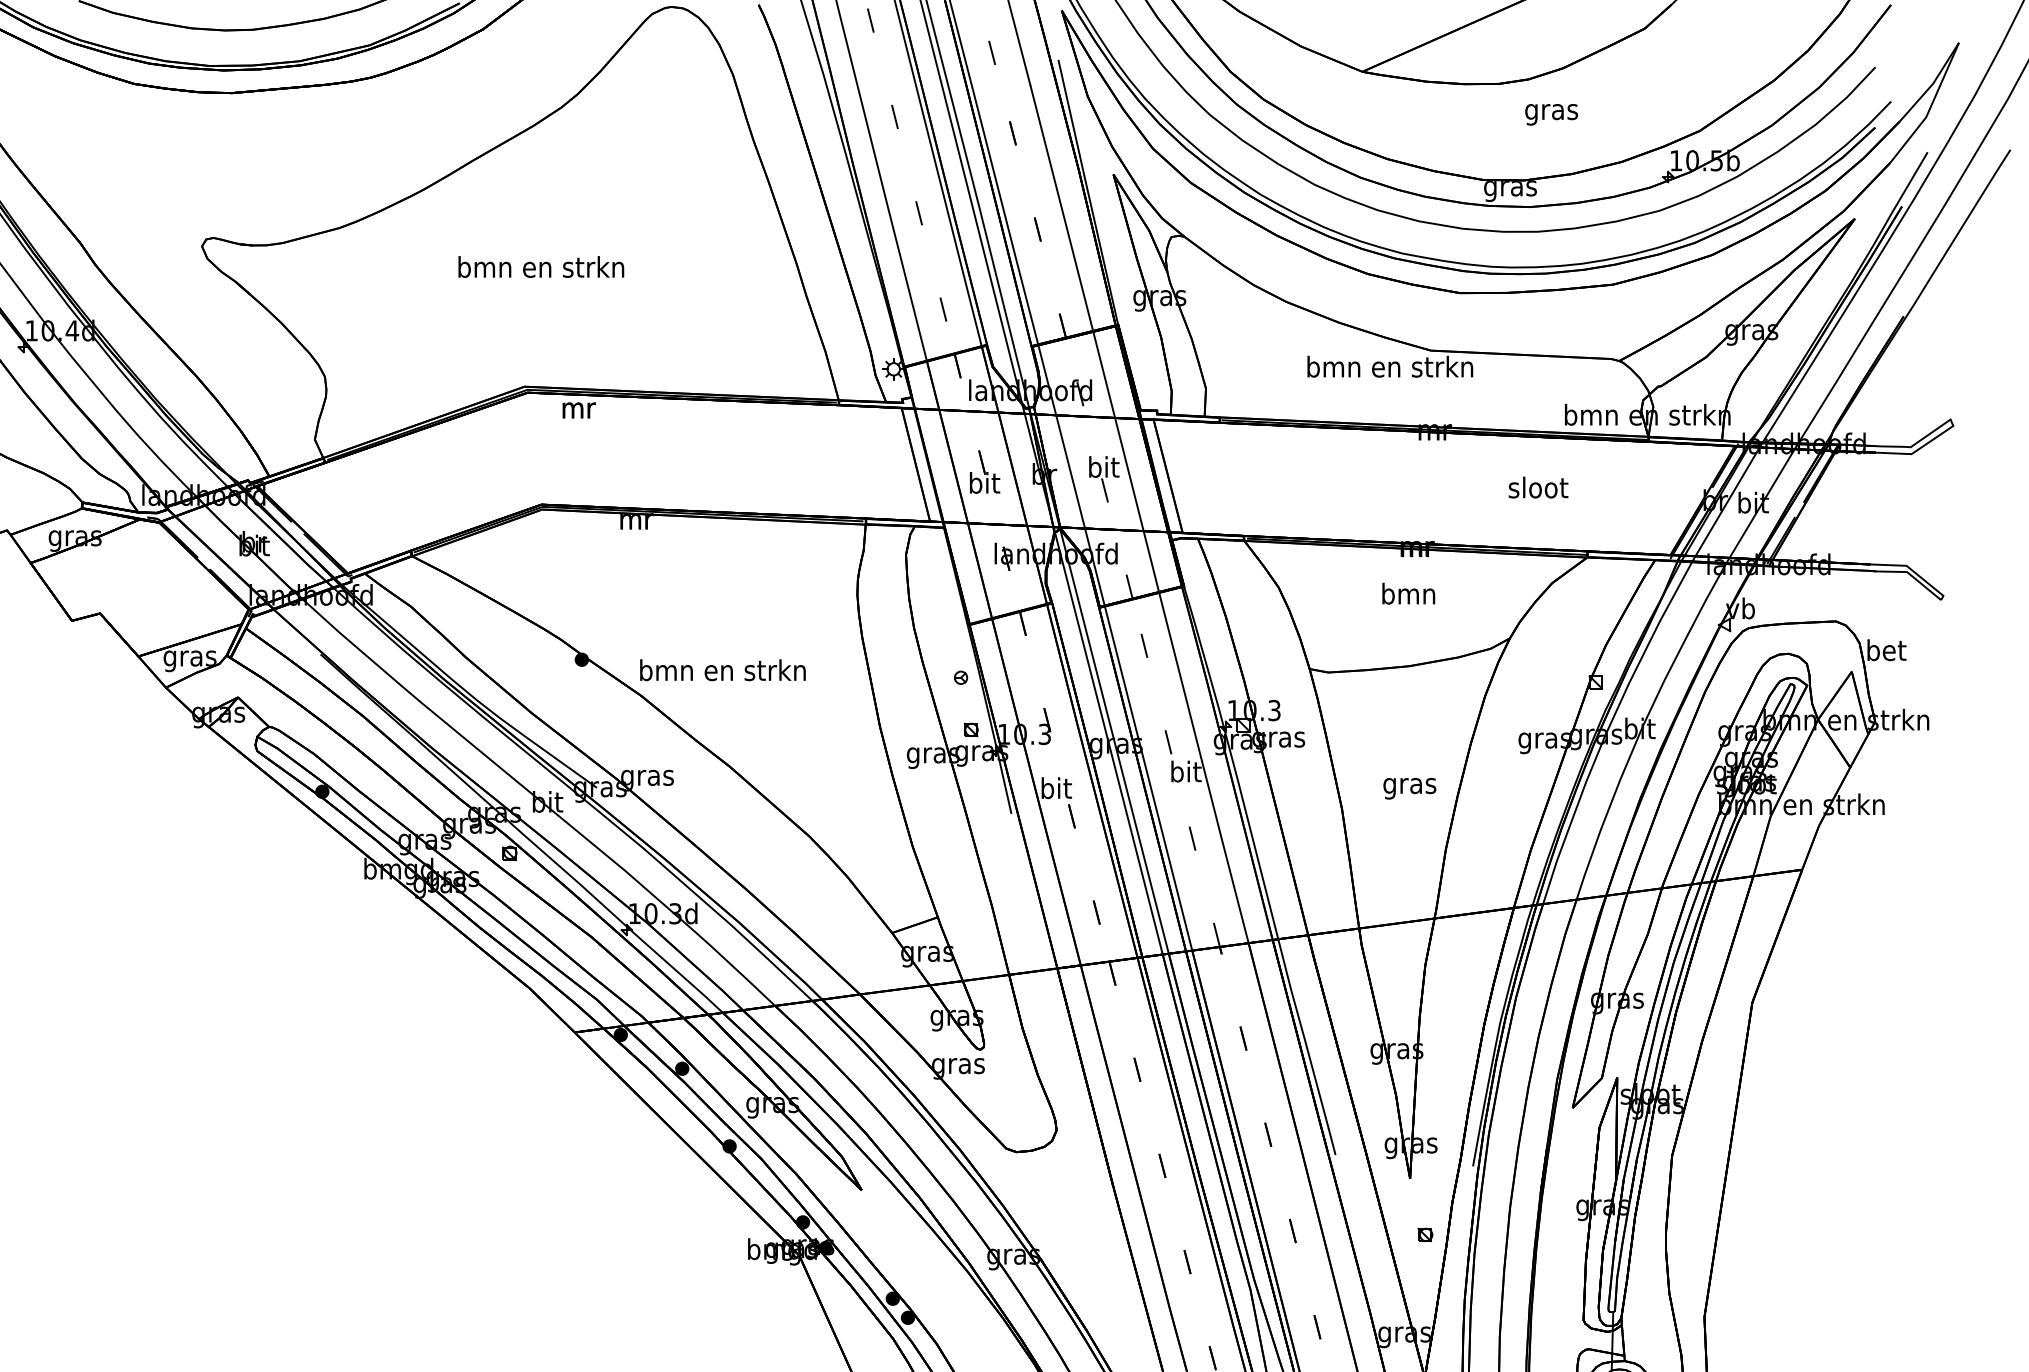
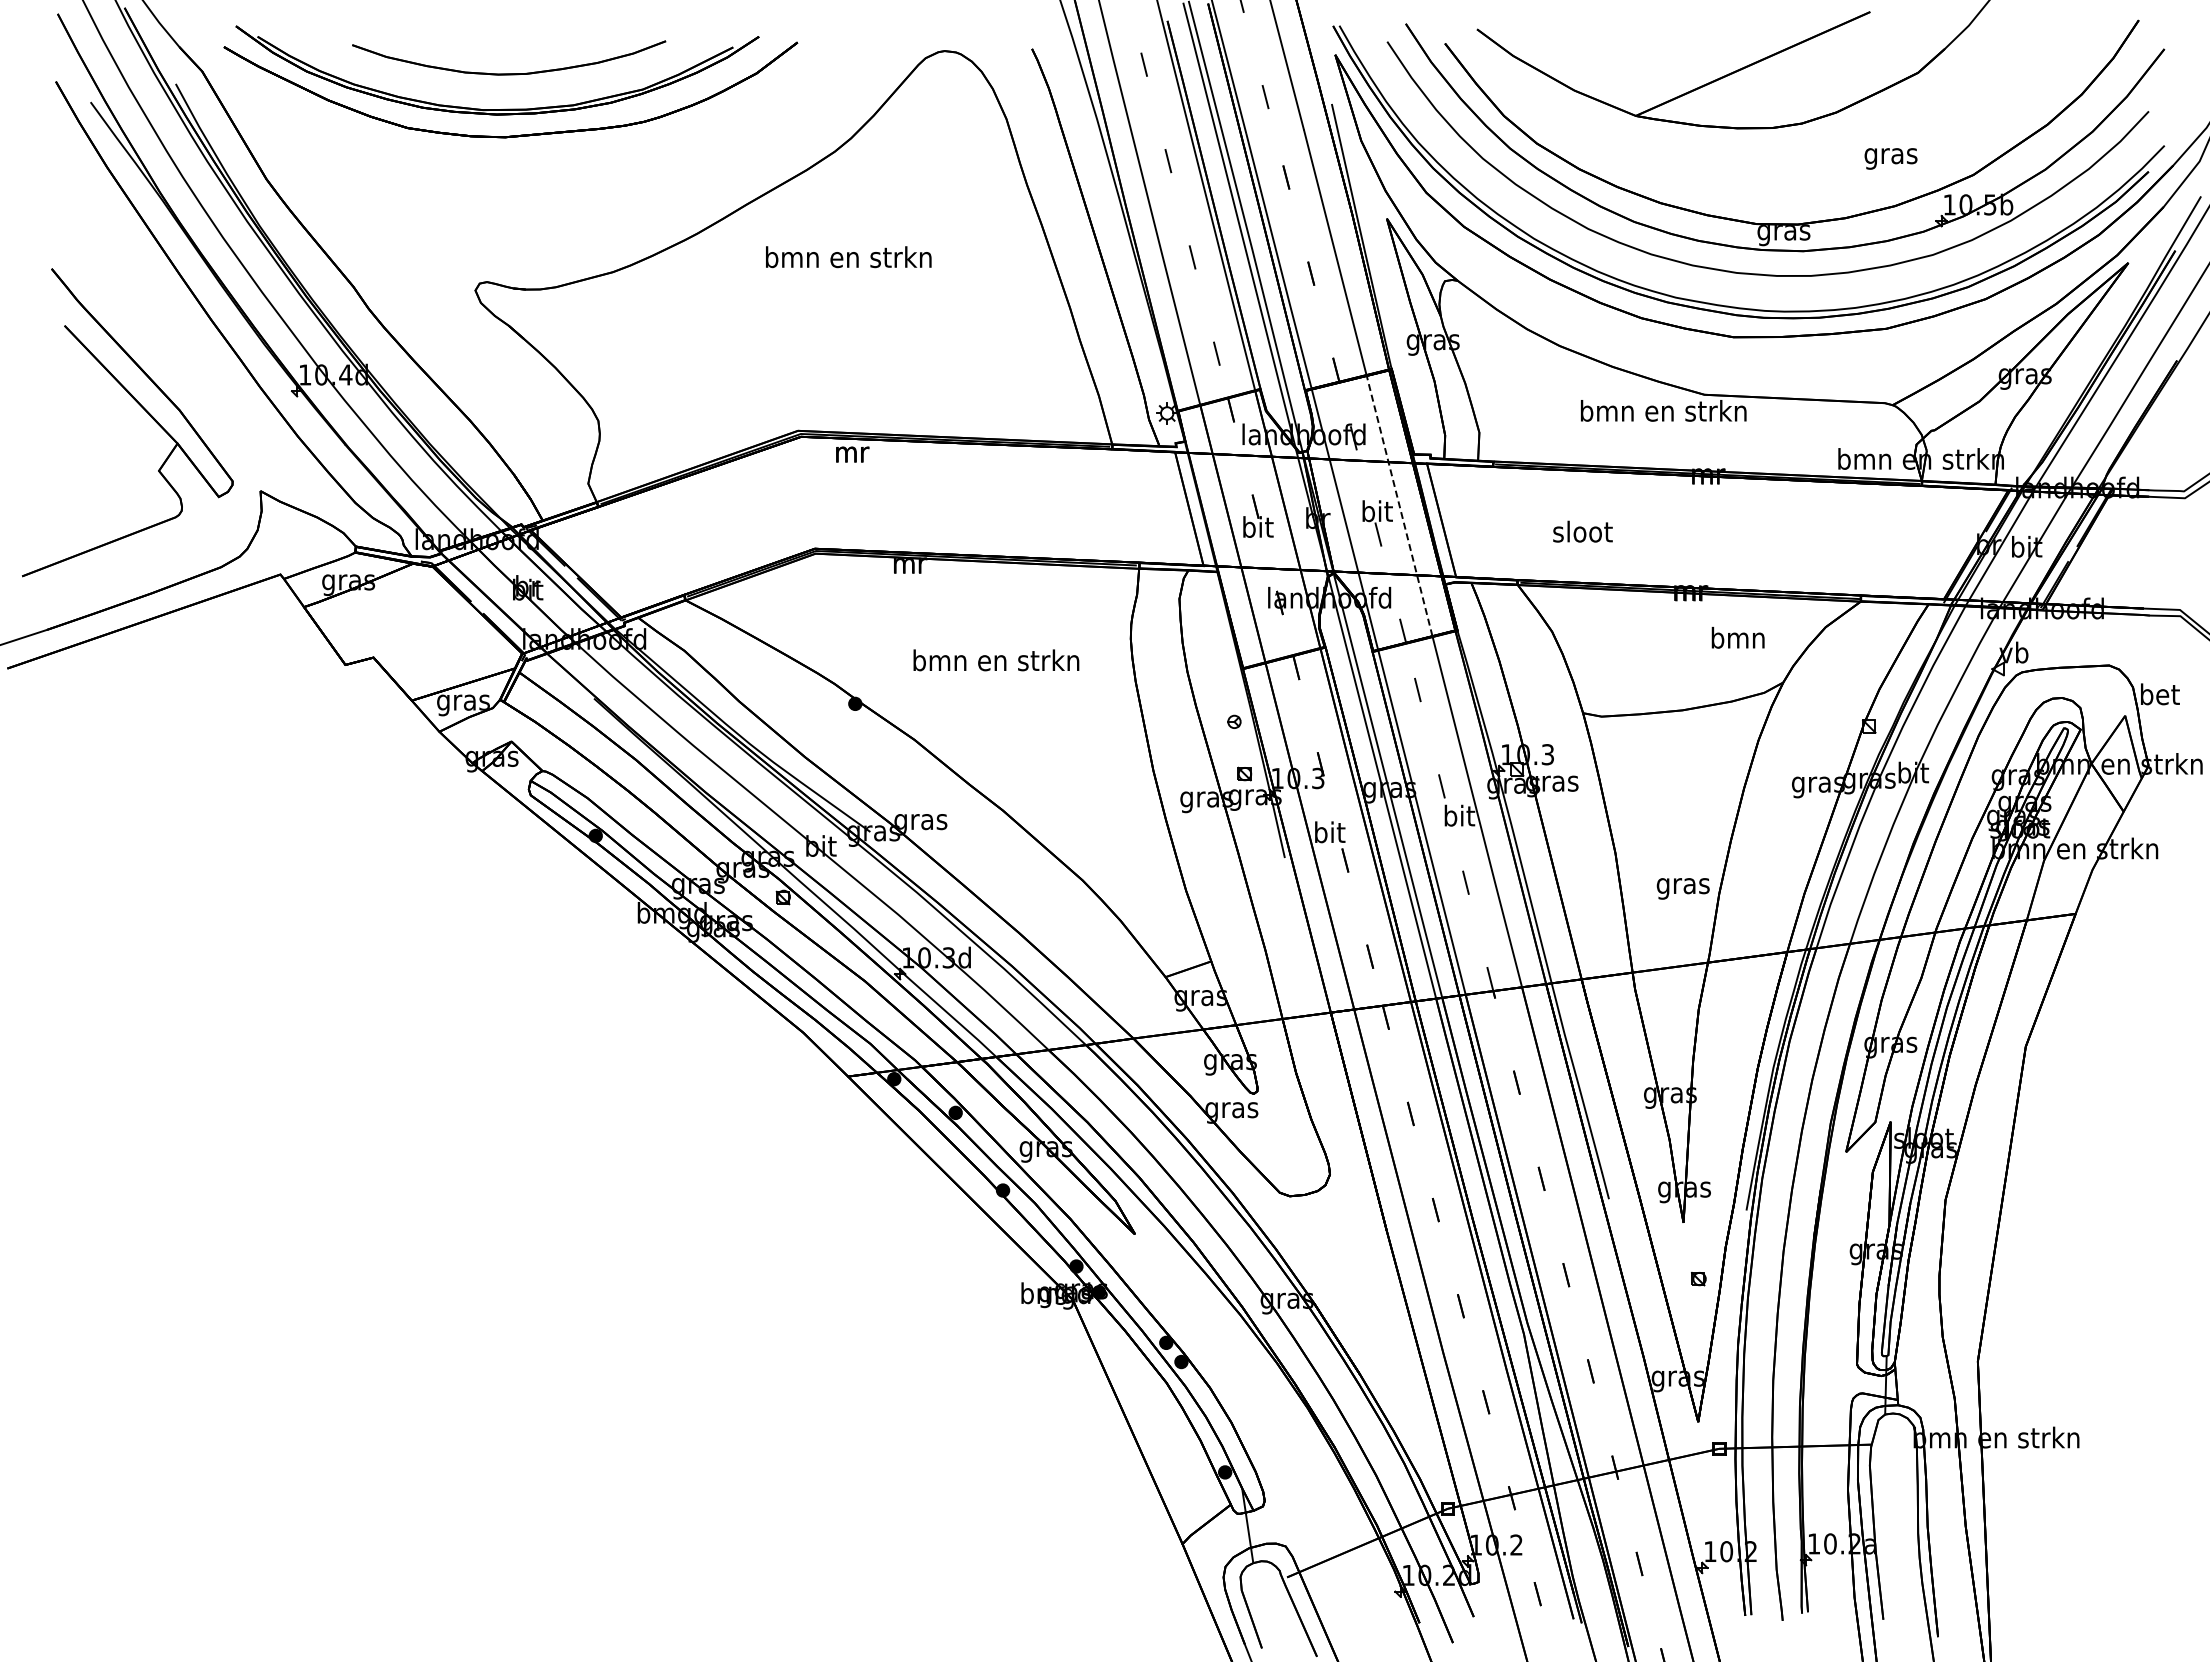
text: (1551, 114) -> (1890, 158), moved
text: (541, 267) -> (848, 257), moved
line: (1126, 461) -> (1399, 505), solid -> dashed
text: (1538, 487) -> (1582, 531), moved
text: (1408, 593) -> (1737, 637), moved
text: (723, 670) -> (996, 660), moved
text: (1409, 788) -> (1682, 888), moved

